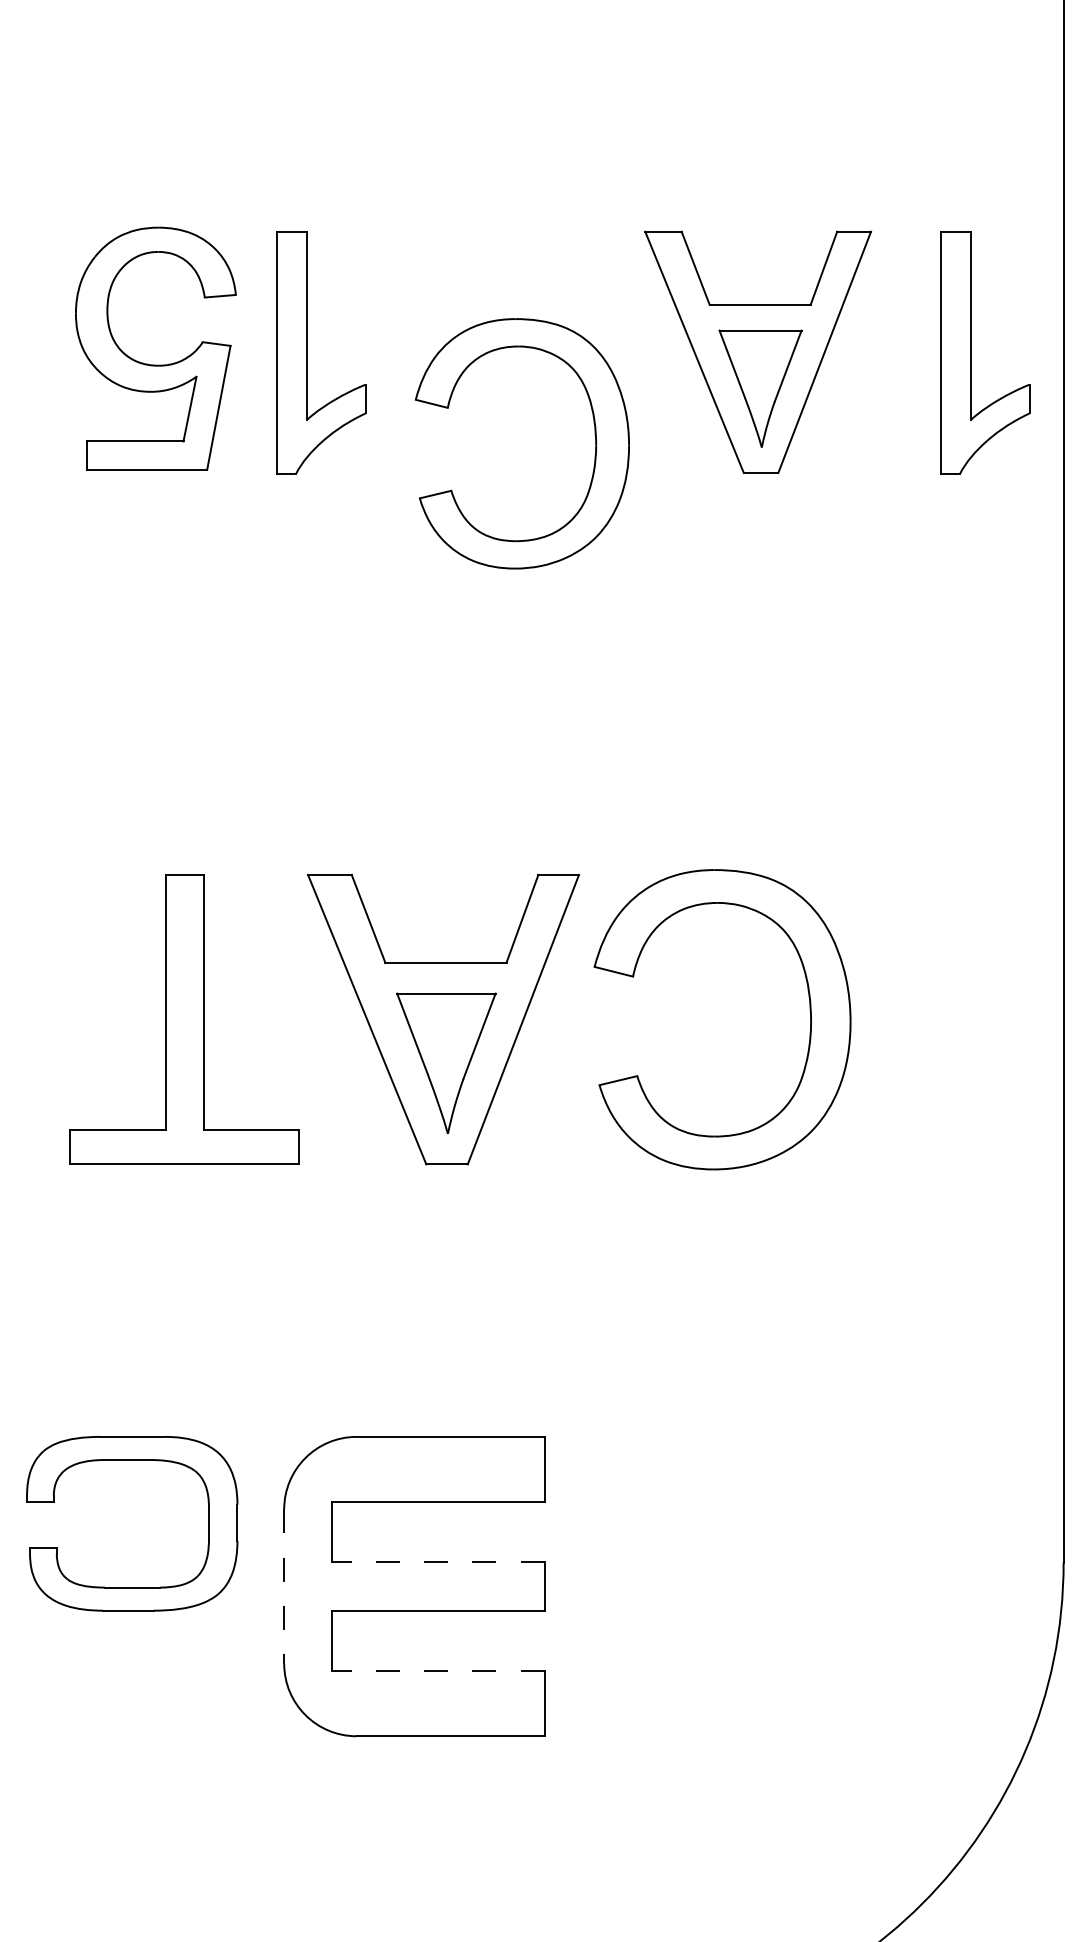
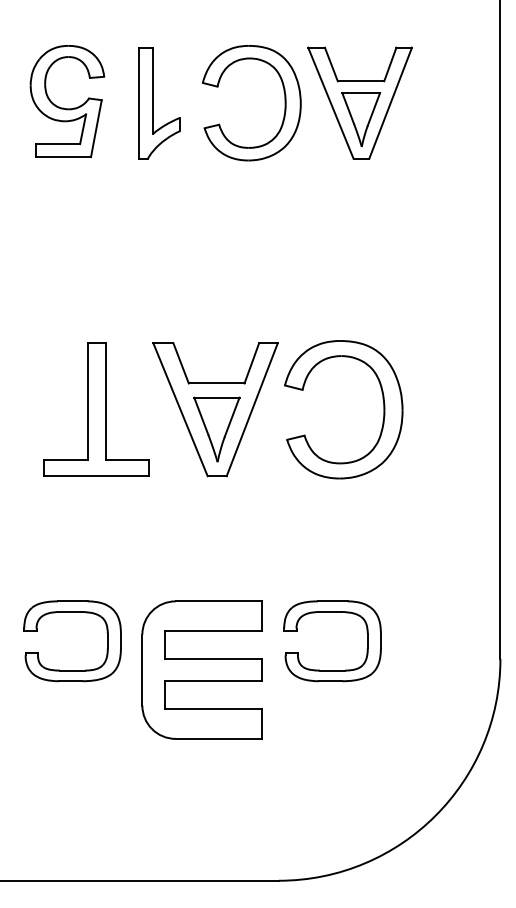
part: (985, 353) -> (464, 103), removed
part: (156, 363) -> (67, 108), moved
part: (593, 444) -> (284, 103), moved
part: (698, 1461) -> (332, 612), added
line: (439, 1563) -> (213, 659), dashed -> solid
line: (284, 1587) -> (142, 670), dashed -> solid
line: (439, 1672) -> (213, 709), dashed -> solid

